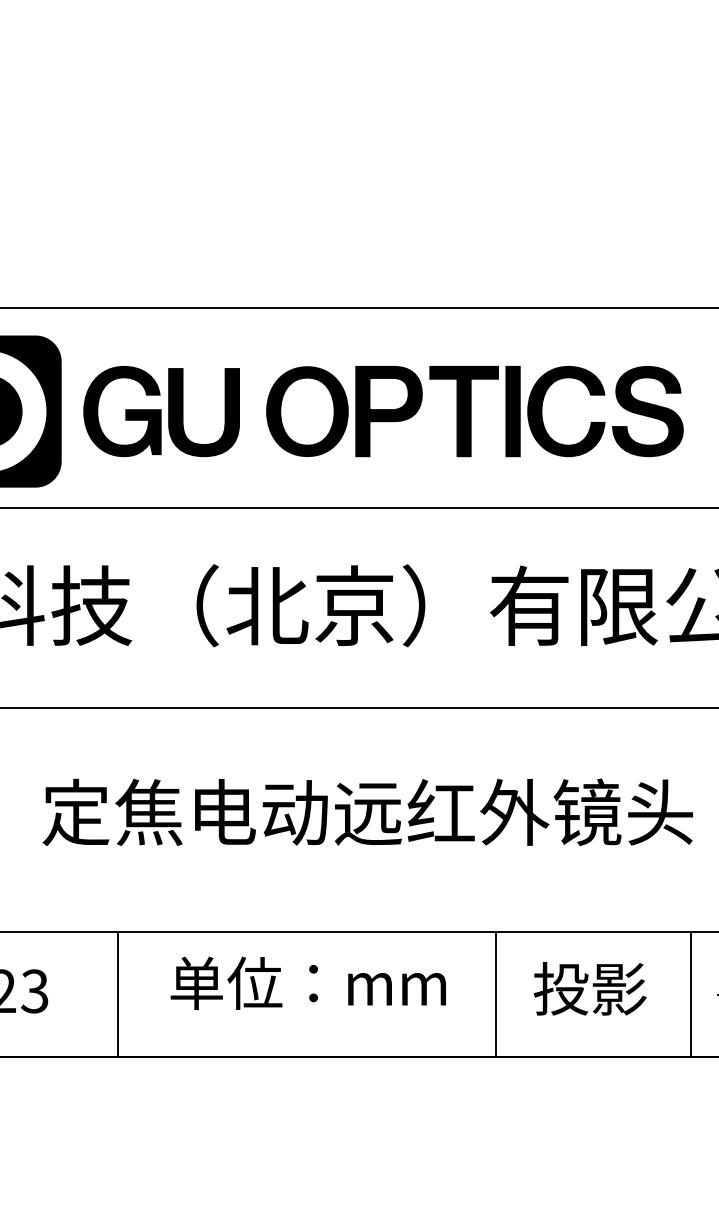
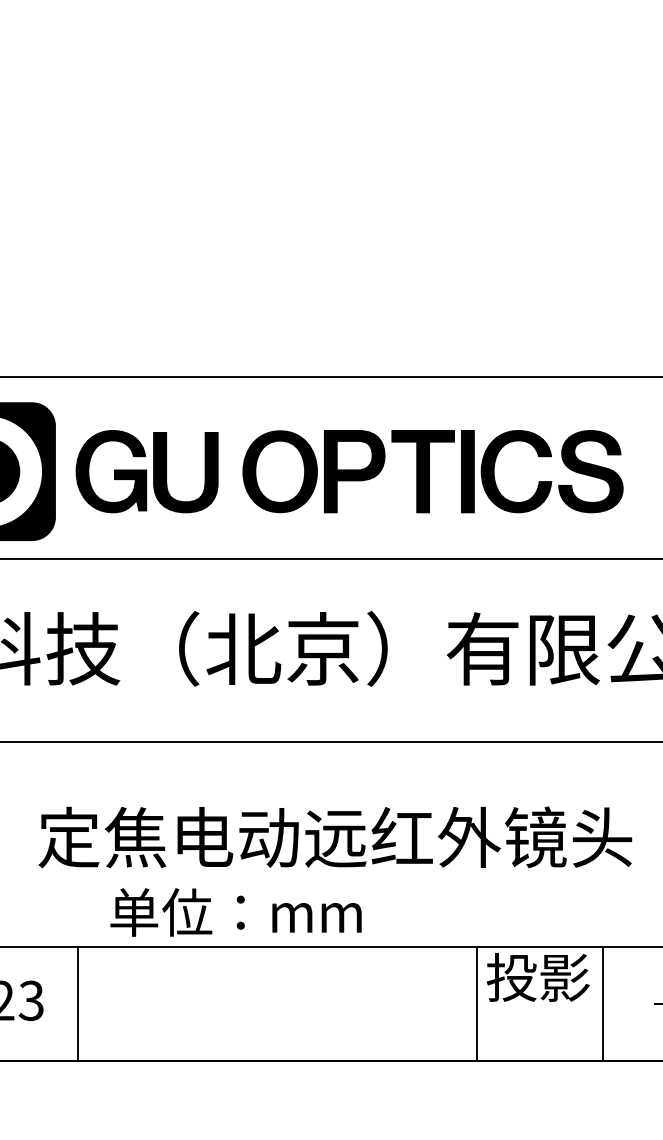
text: (307, 983) -> (235, 912), moved
text: (589, 988) -> (537, 977), moved
line: (118, 994) -> (77, 1003), moved
line: (496, 994) -> (477, 1003), moved
line: (691, 994) -> (602, 1003), moved

